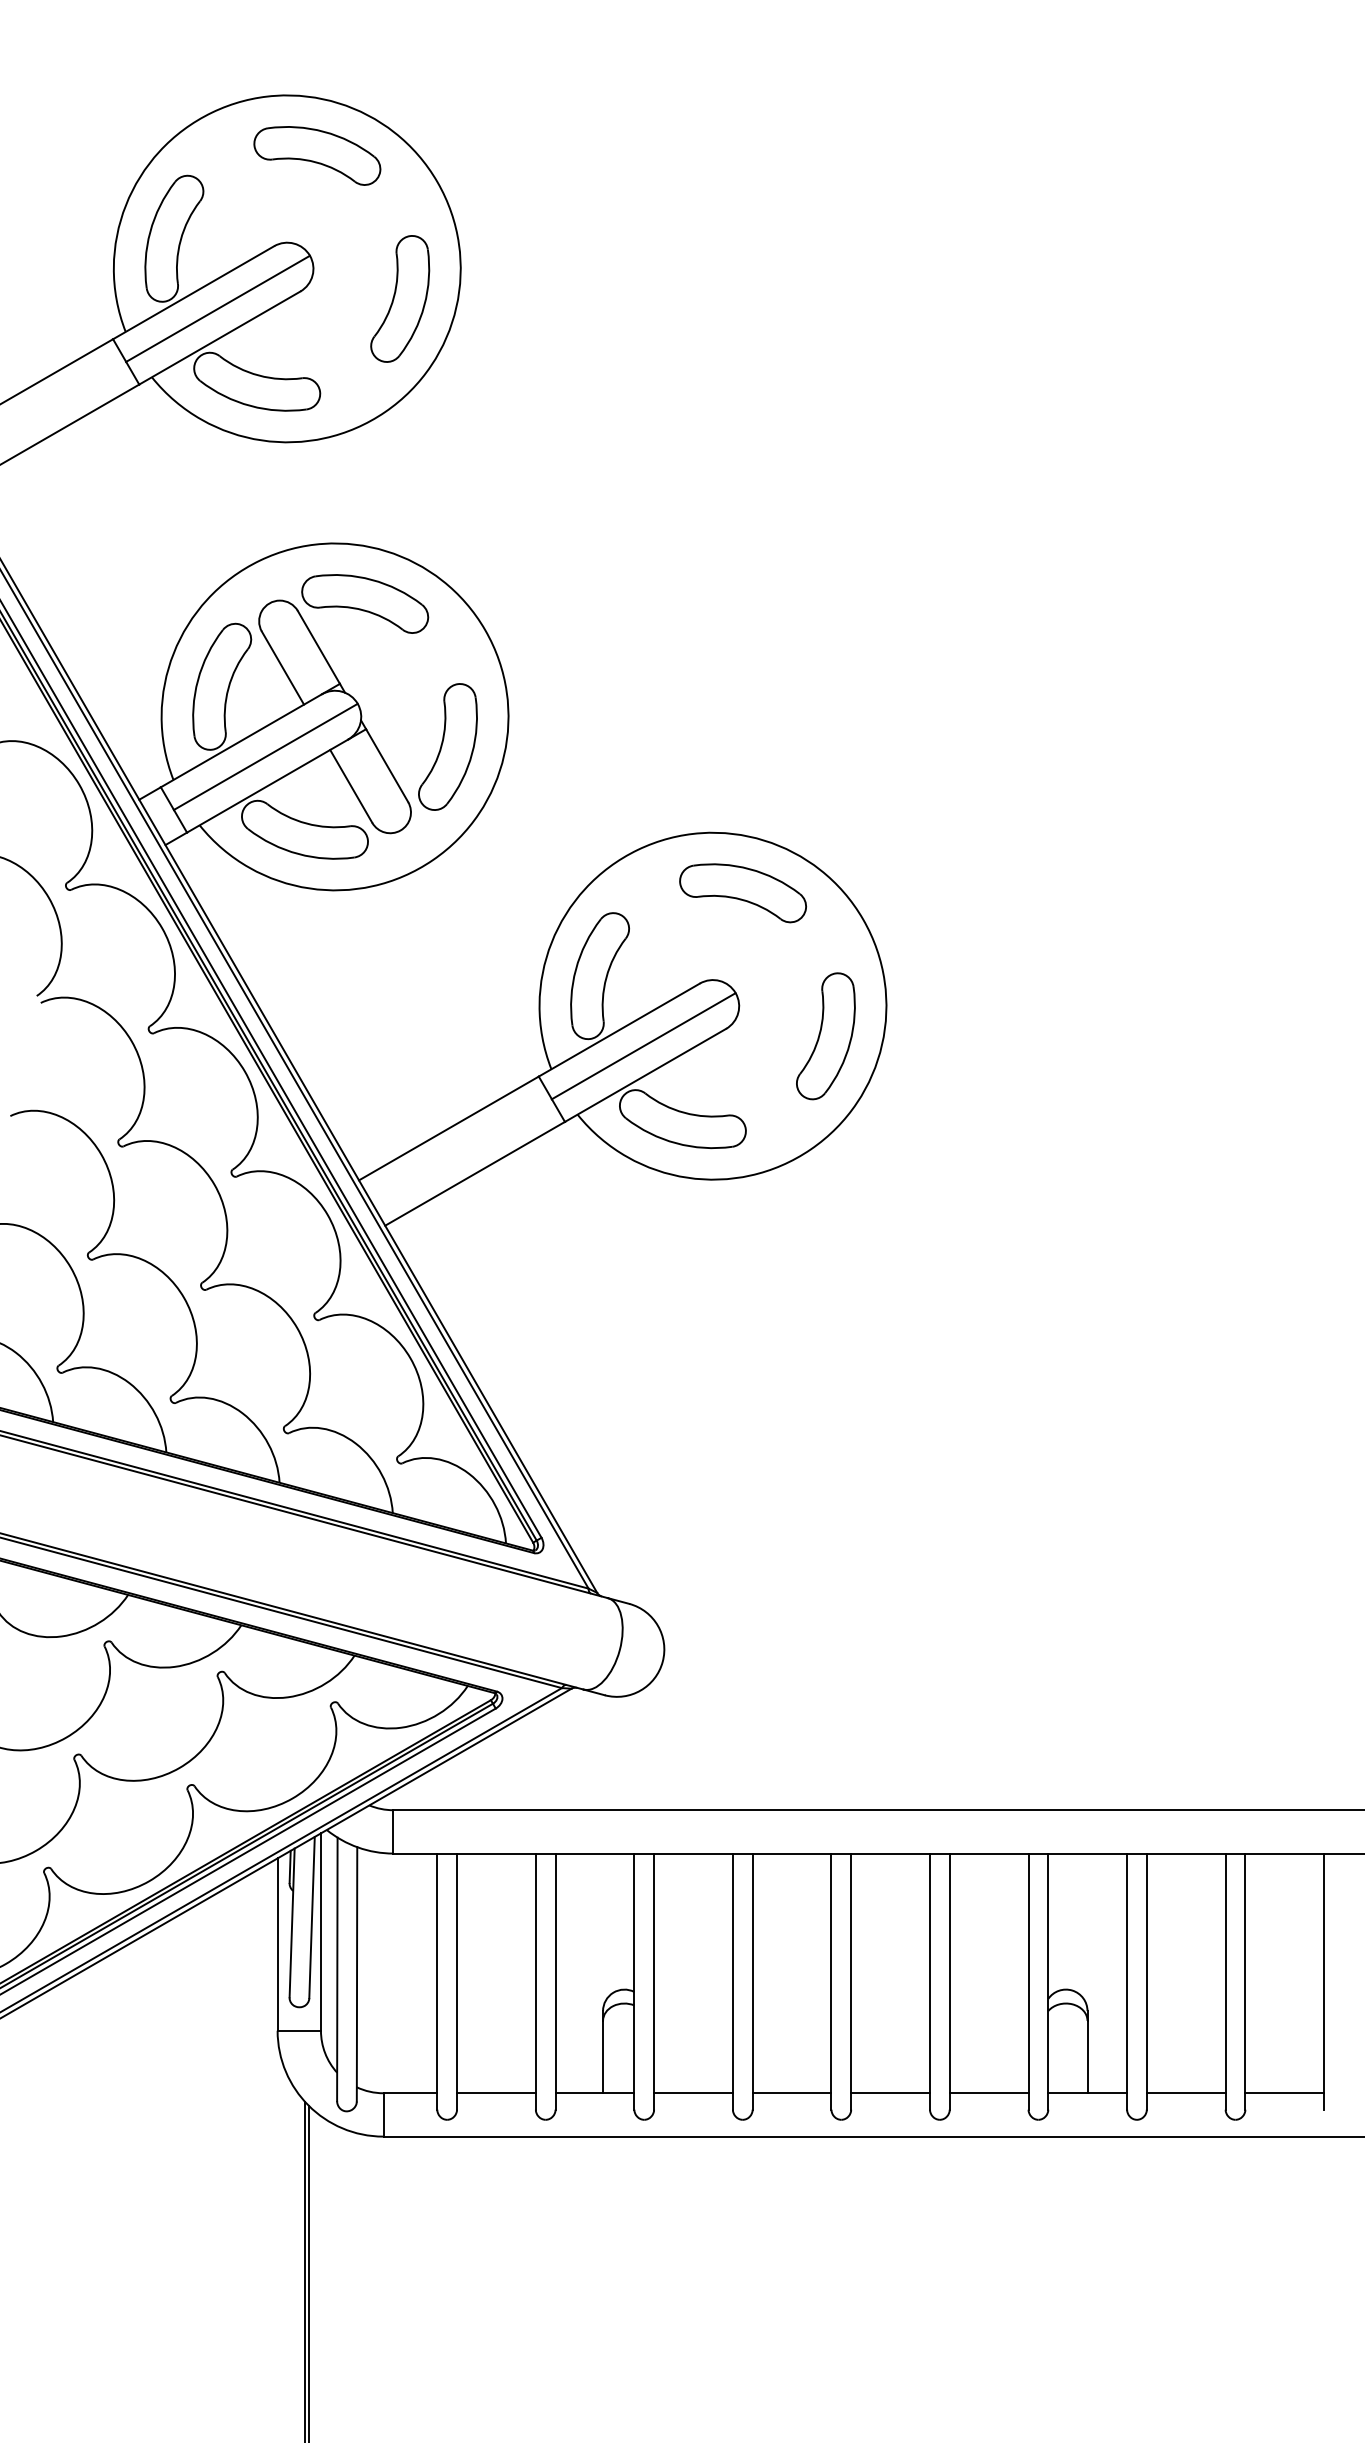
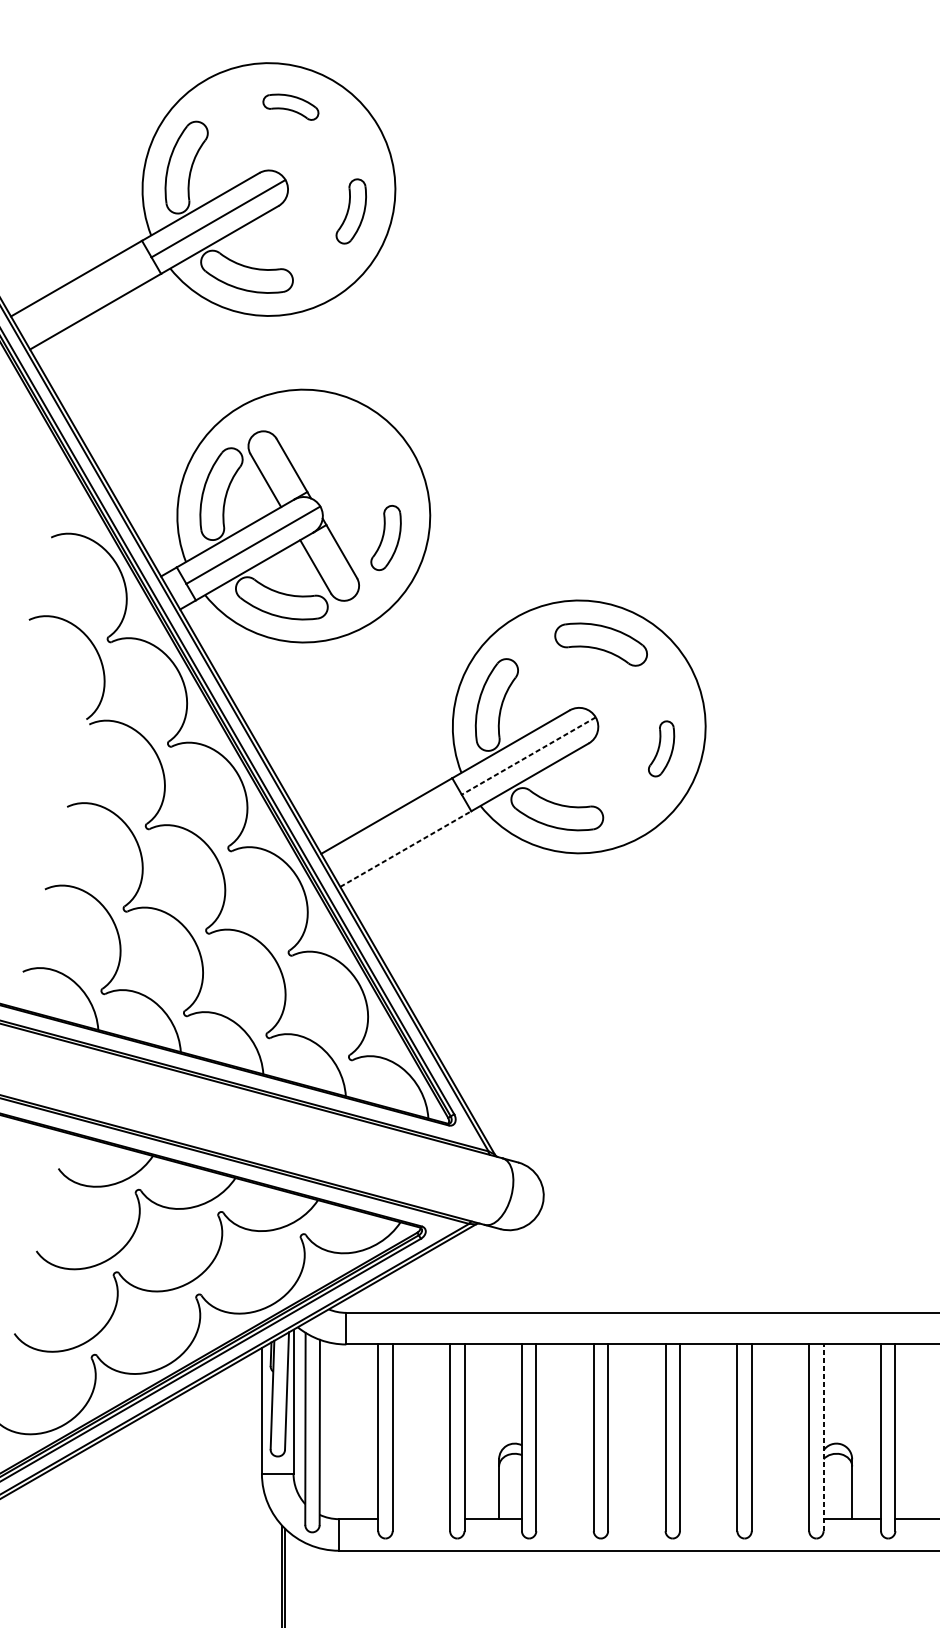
part: (317, 155) -> (290, 106), size x0.6
part: (400, 298) -> (351, 211), size x0.7
part: (365, 603) -> (325, 433), removed
part: (447, 746) -> (385, 537), size x0.7
part: (825, 1036) -> (661, 748), size x0.6
line: (643, 1046) -> (528, 756), solid -> dashed
line: (475, 1173) -> (406, 848), solid -> dashed
line: (1048, 1981) -> (823, 1437), solid -> dashed
line: (496, 2093) -> (421, 1519), removed
line: (693, 2093) -> (565, 1519), removed
line: (791, 2093) -> (636, 1519), removed
line: (890, 2093) -> (708, 1519), removed
line: (988, 2093) -> (780, 1519), removed

